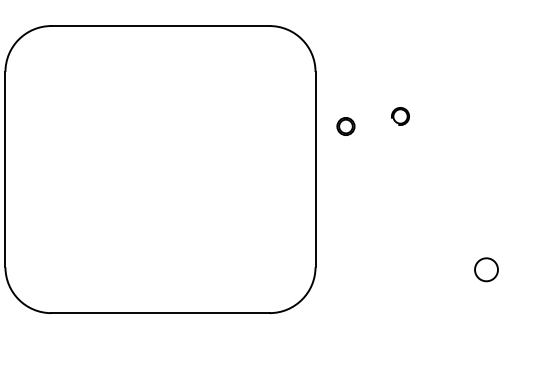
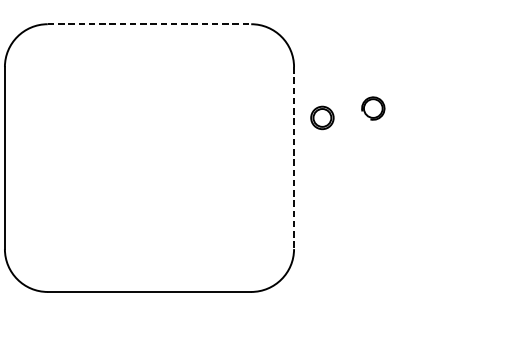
line: (160, 26) -> (149, 24), solid -> dashed
part: (400, 116) -> (373, 108), size x1.4
circle: (345, 126) -> (322, 117), size x1.4
line: (315, 169) -> (294, 158), solid -> dashed
circle: (486, 269) -> (453, 251), removed

